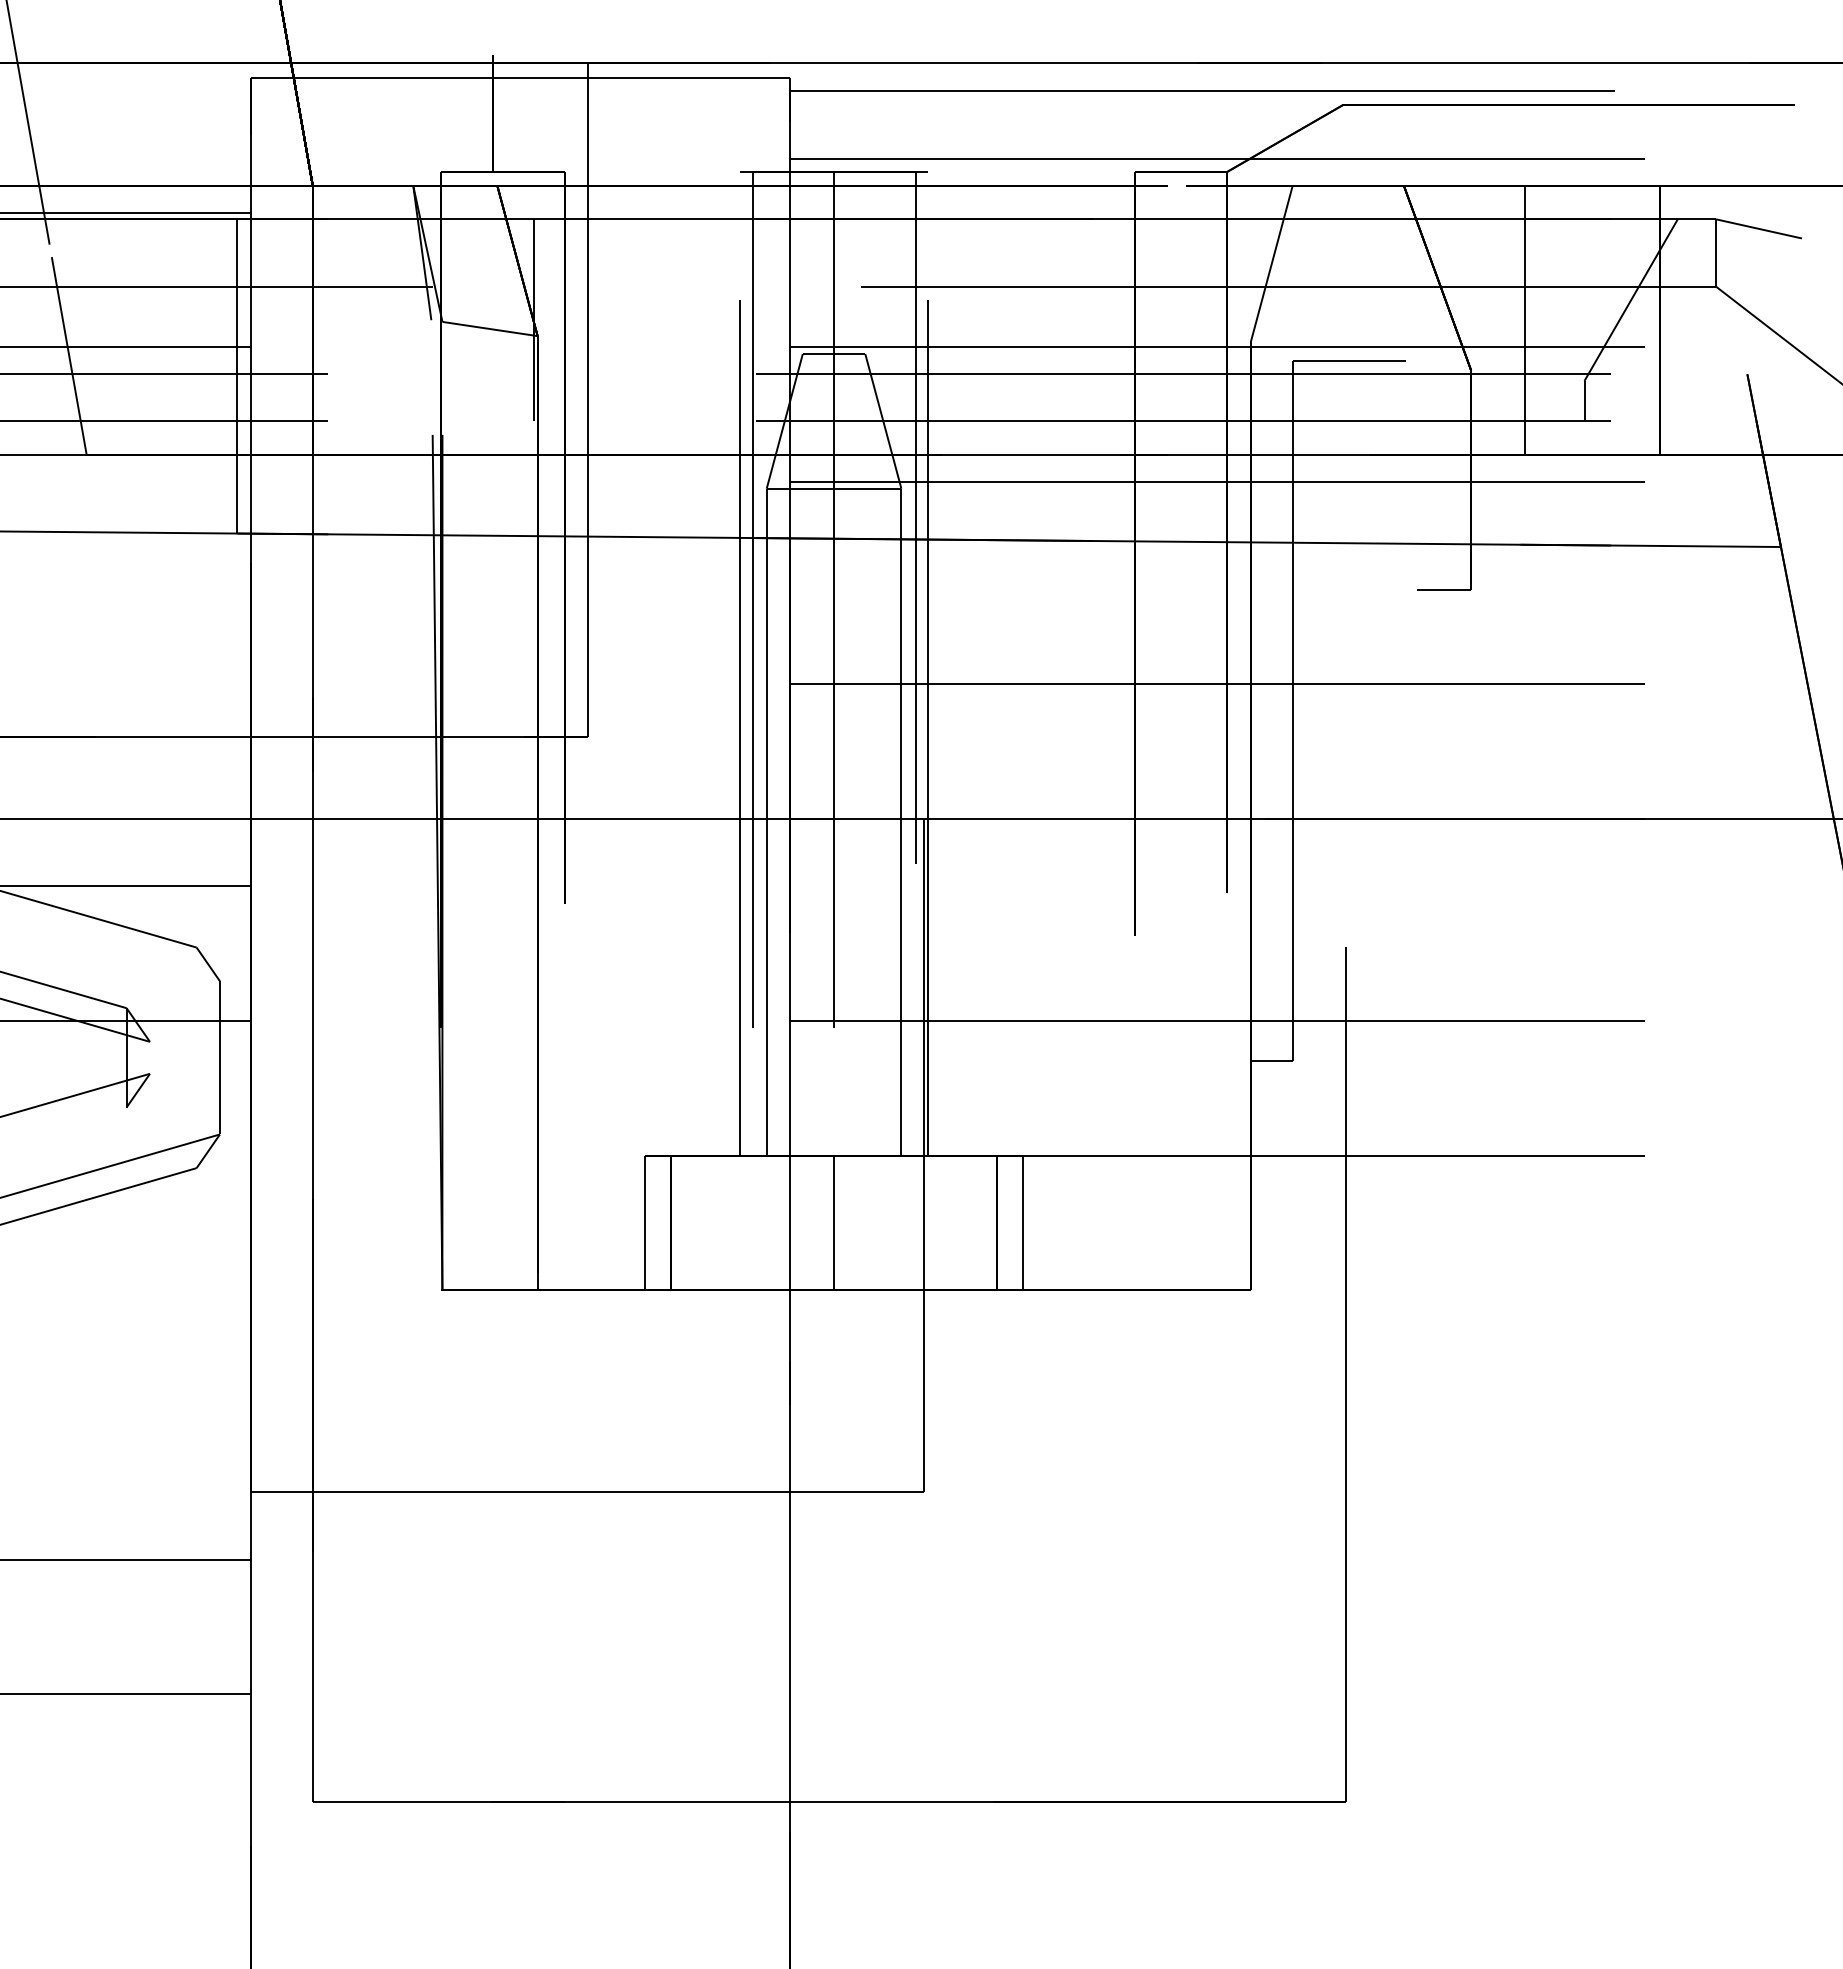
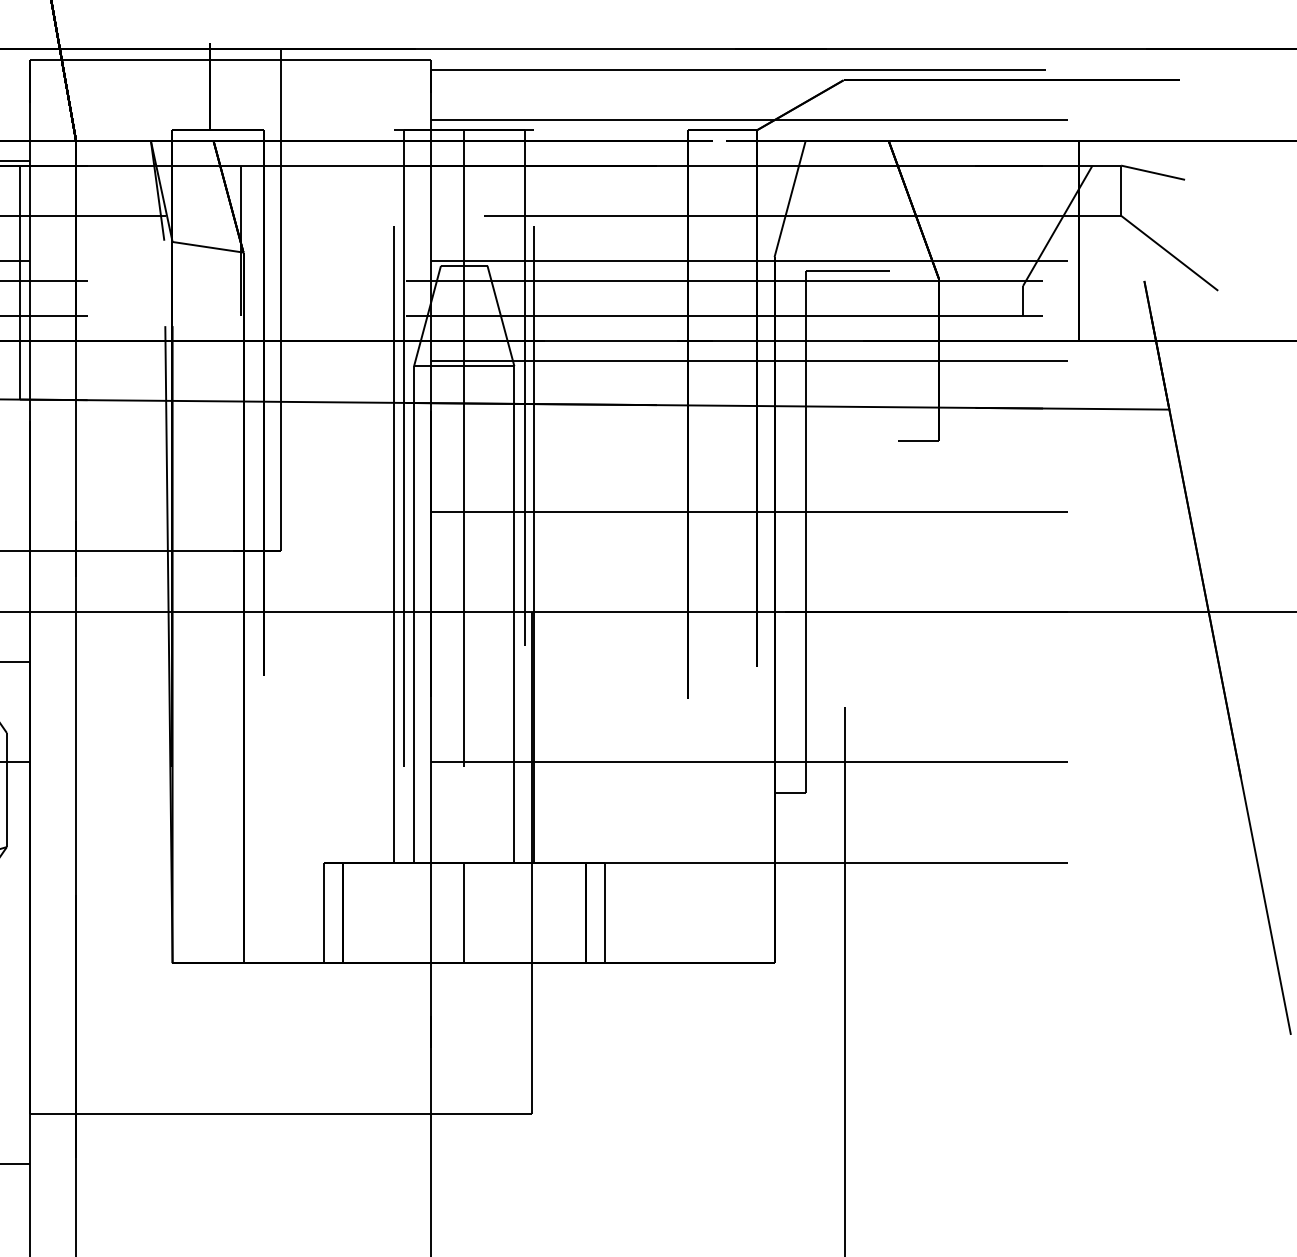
line: (1525, 320) -> (979, 240), removed

